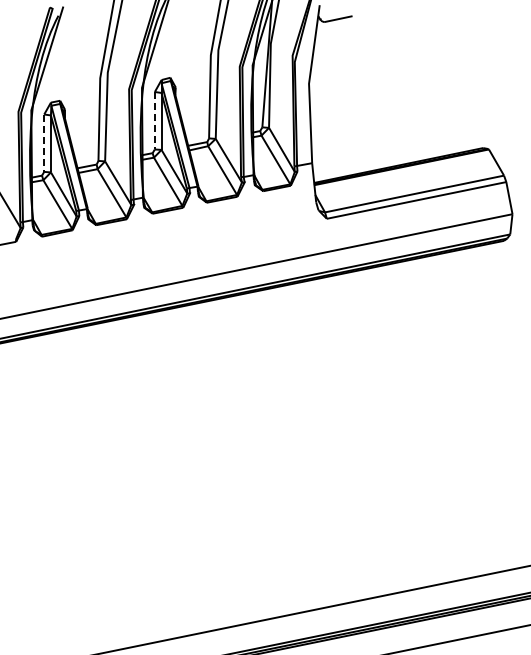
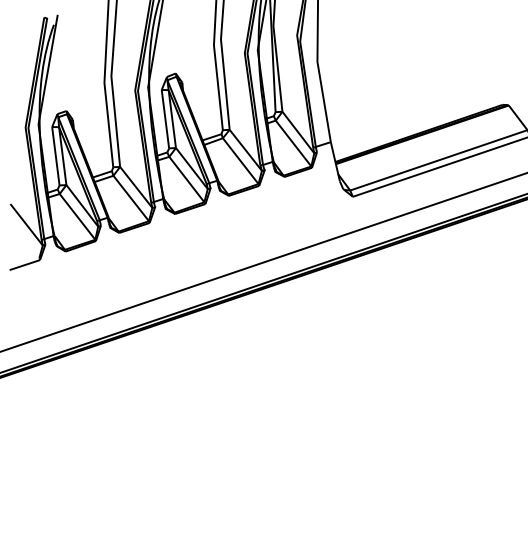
line: (154, 120) -> (165, 119), dashed -> solid
line: (44, 143) -> (56, 156), dashed -> solid

